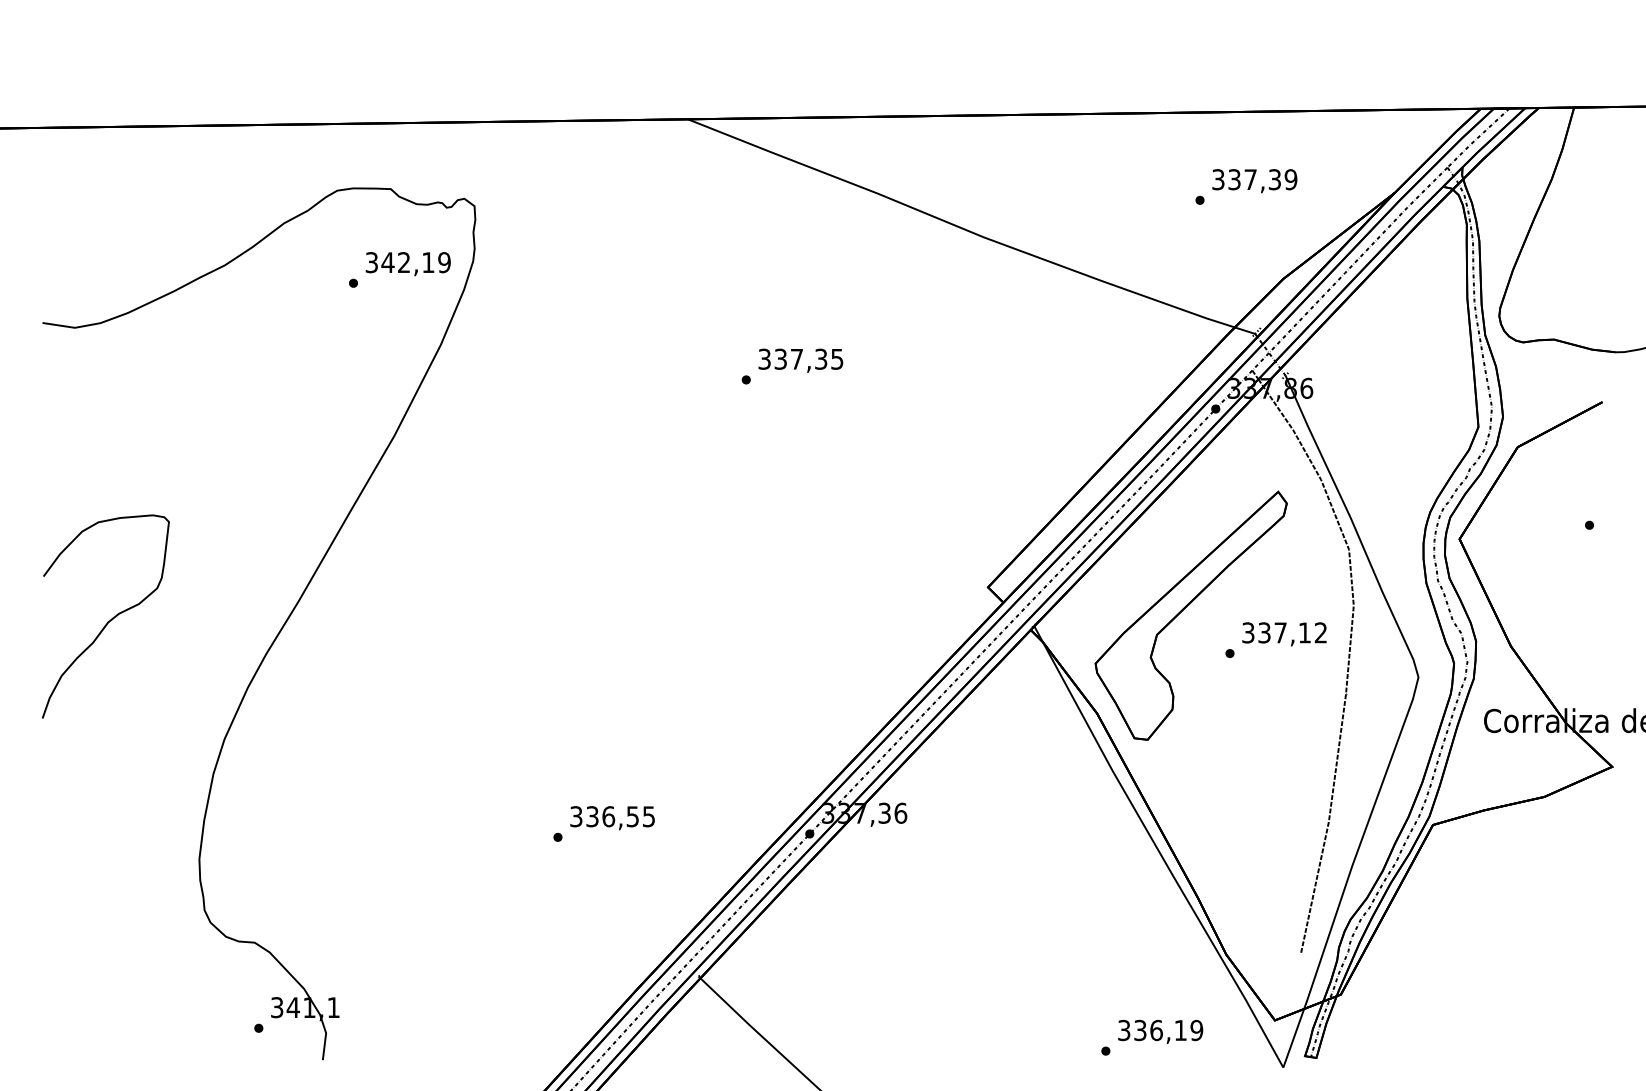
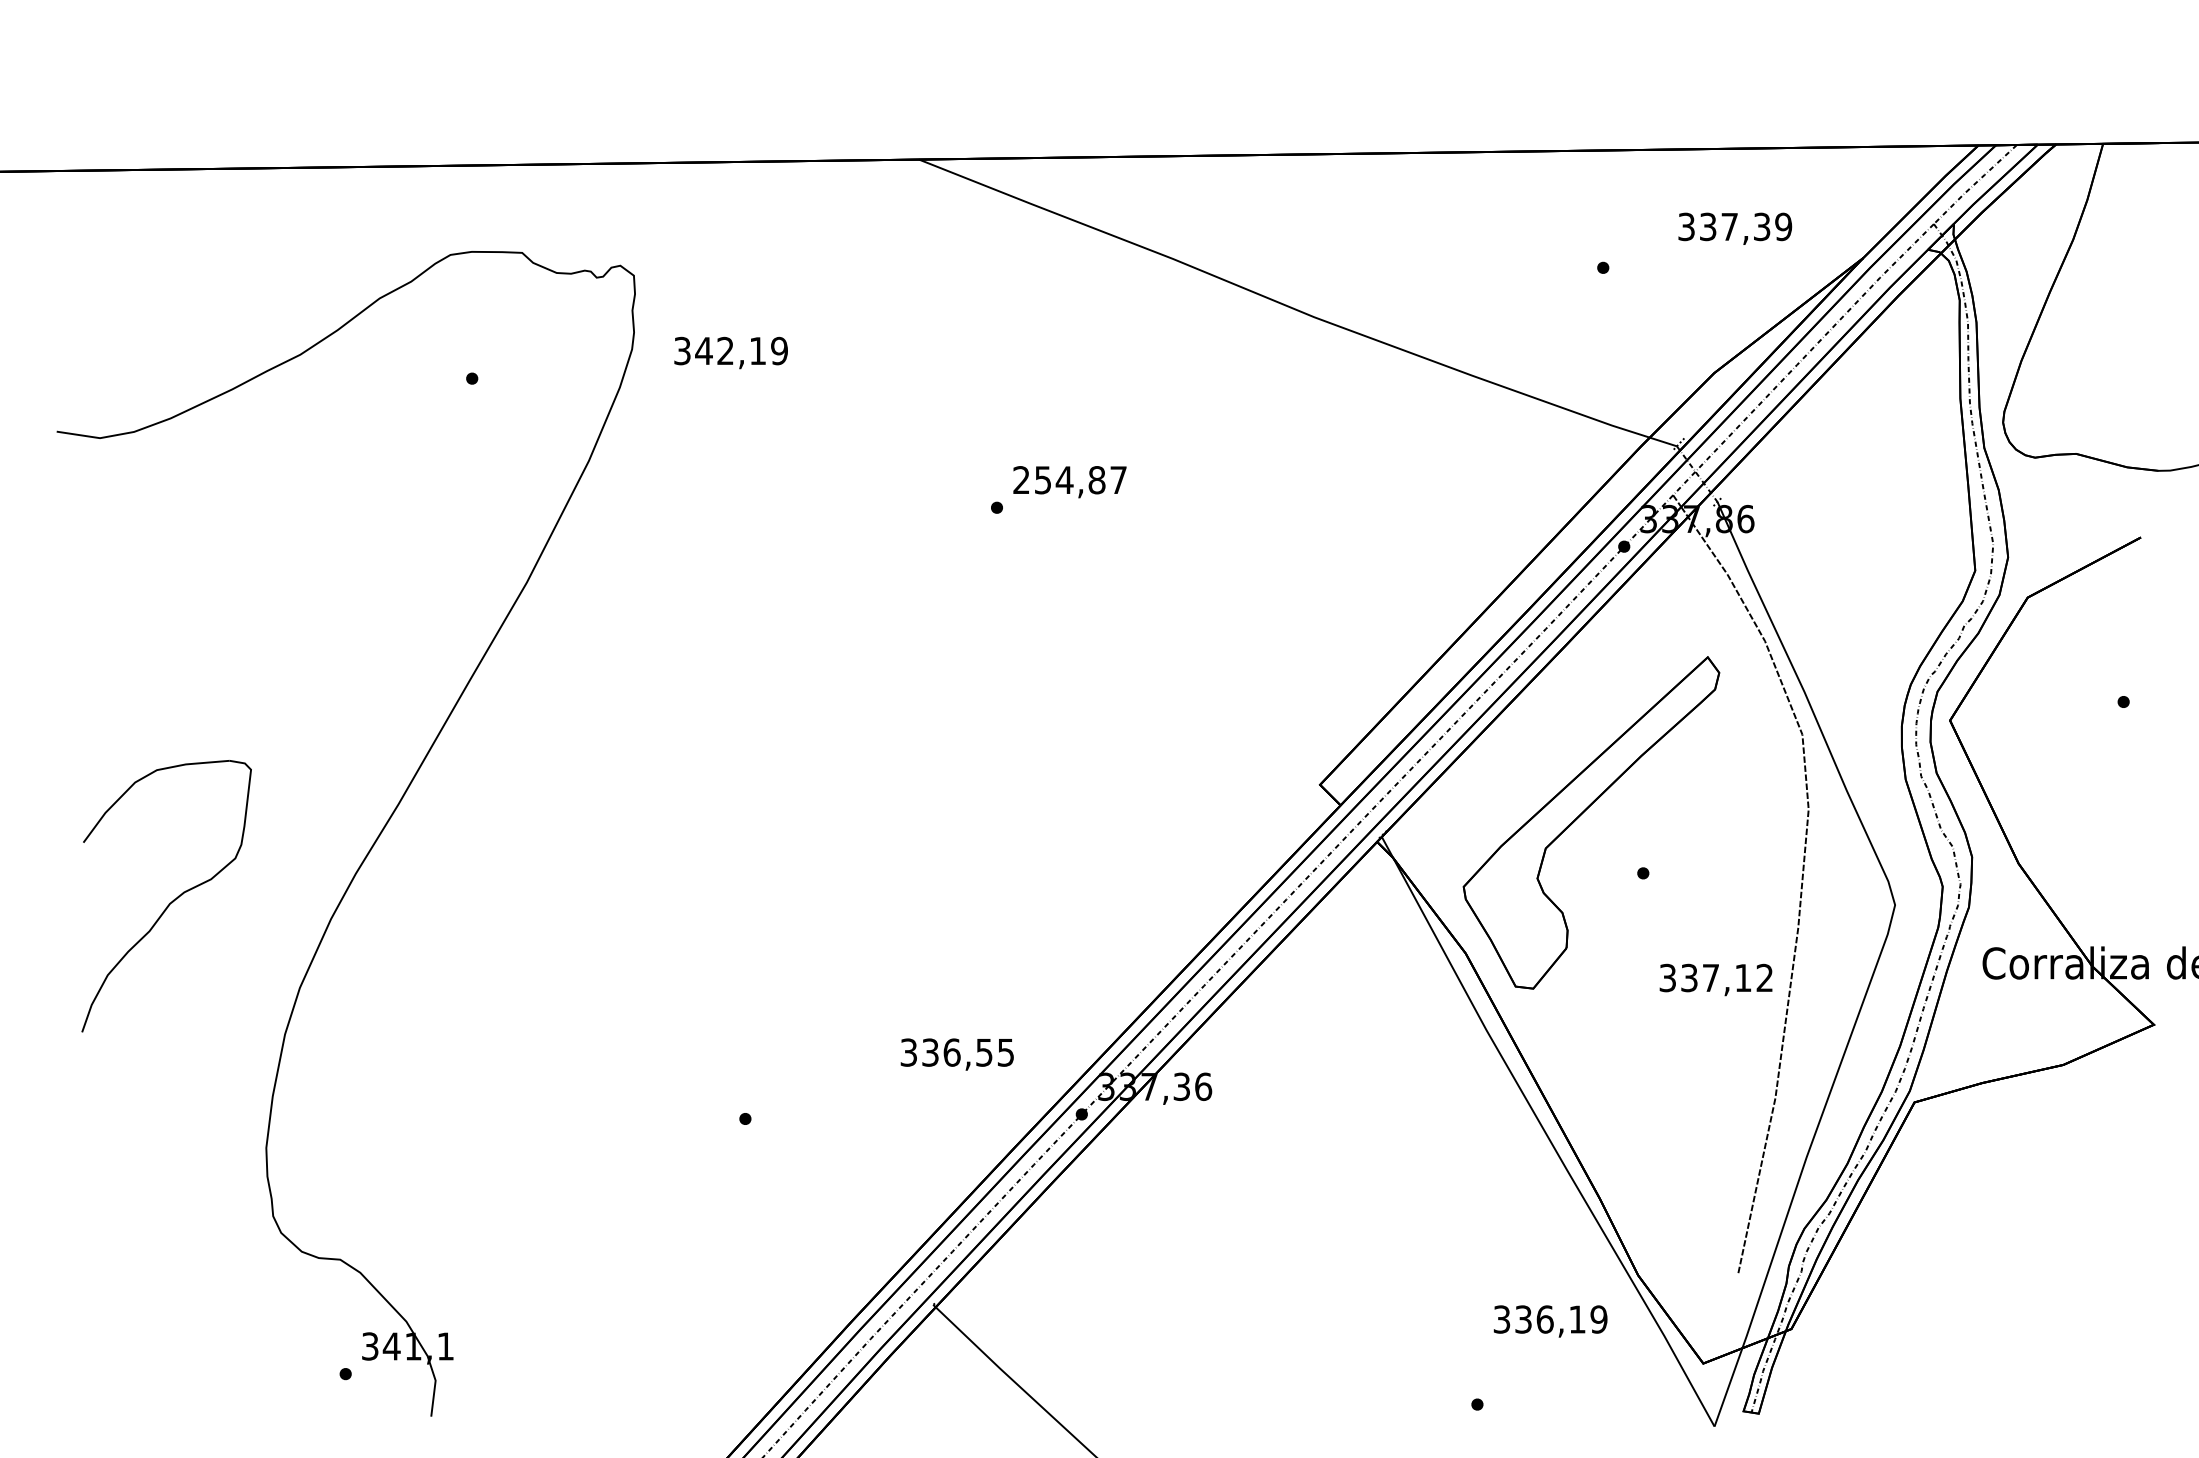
text: (1254, 181) -> (1734, 229), moved
text: (407, 264) -> (730, 353), moved
text: (800, 358) -> (1069, 479), 337,35 -> 254,87
part: (105, 616) -> (166, 896), moved
text: (1284, 634) -> (1716, 980), moved
text: (612, 818) -> (957, 1055), moved
text: (1160, 1031) -> (1550, 1320), moved

